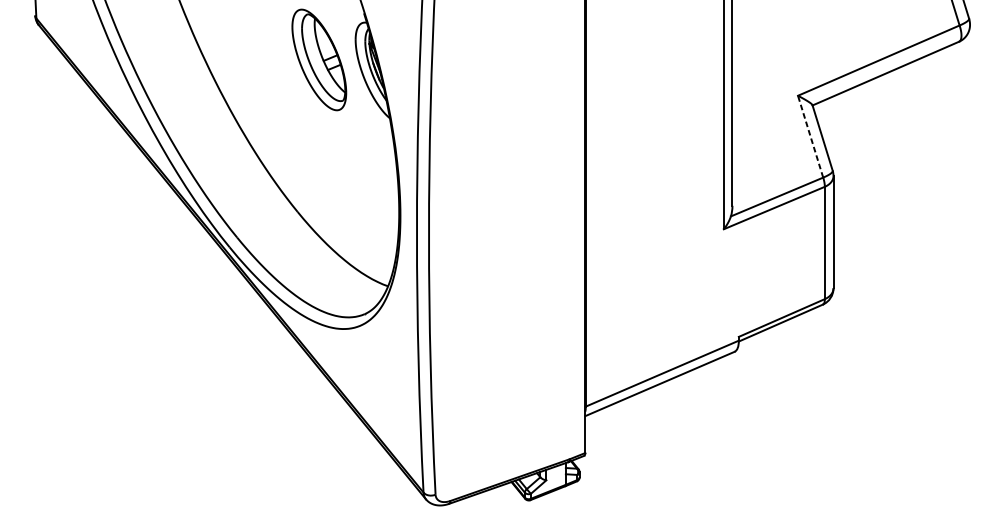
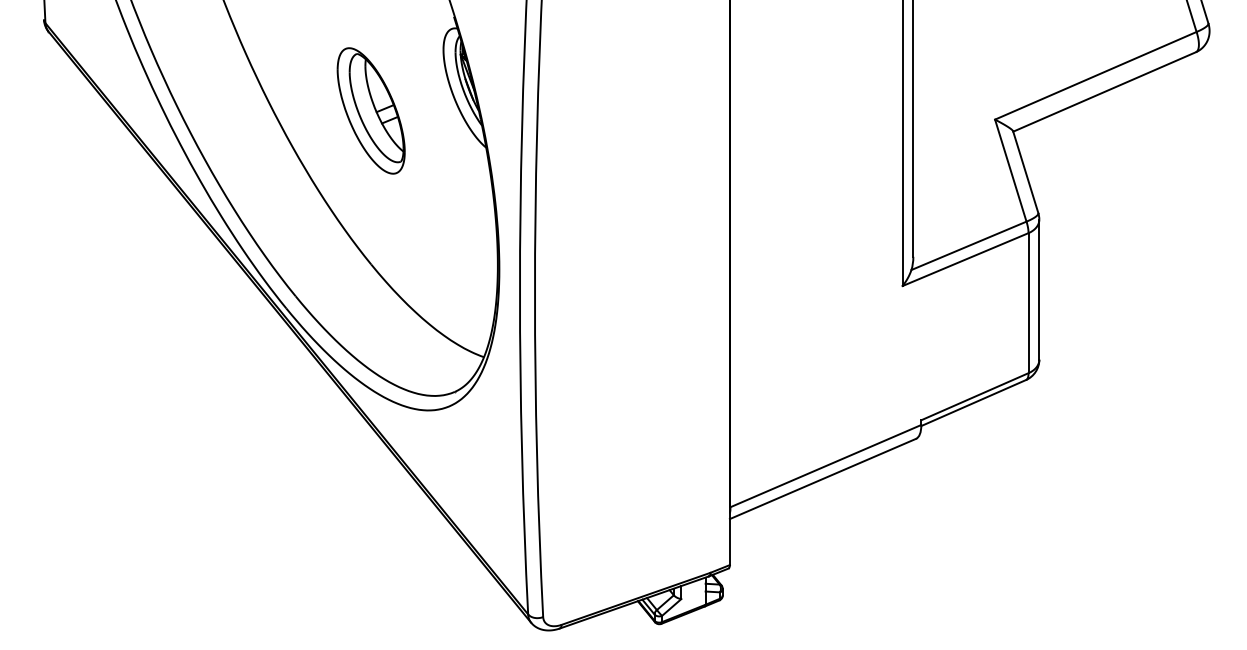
part: (318, 59) -> (370, 110), moved
line: (810, 136) -> (1010, 170), dashed -> solid

